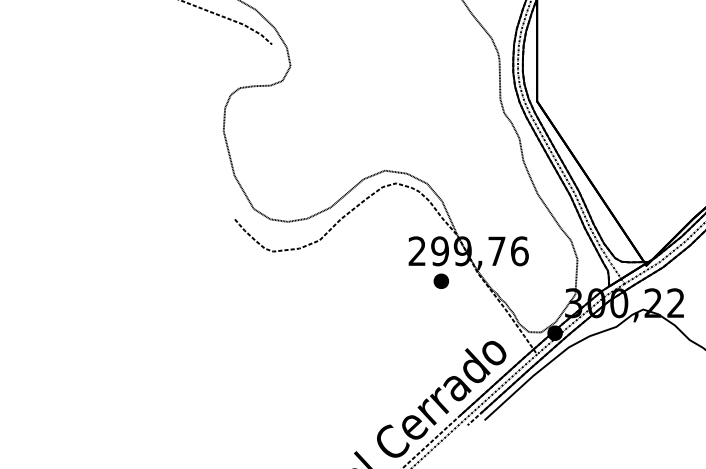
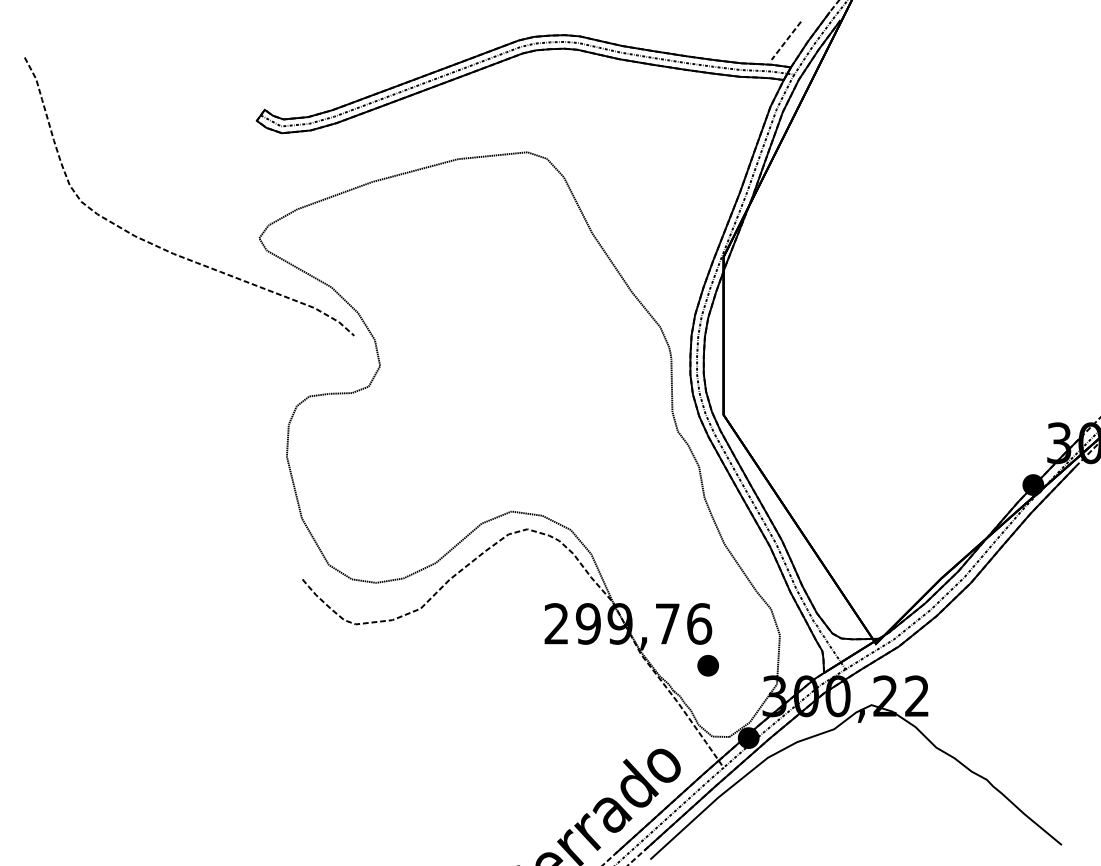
part: (440, 281) -> (707, 665), moved

